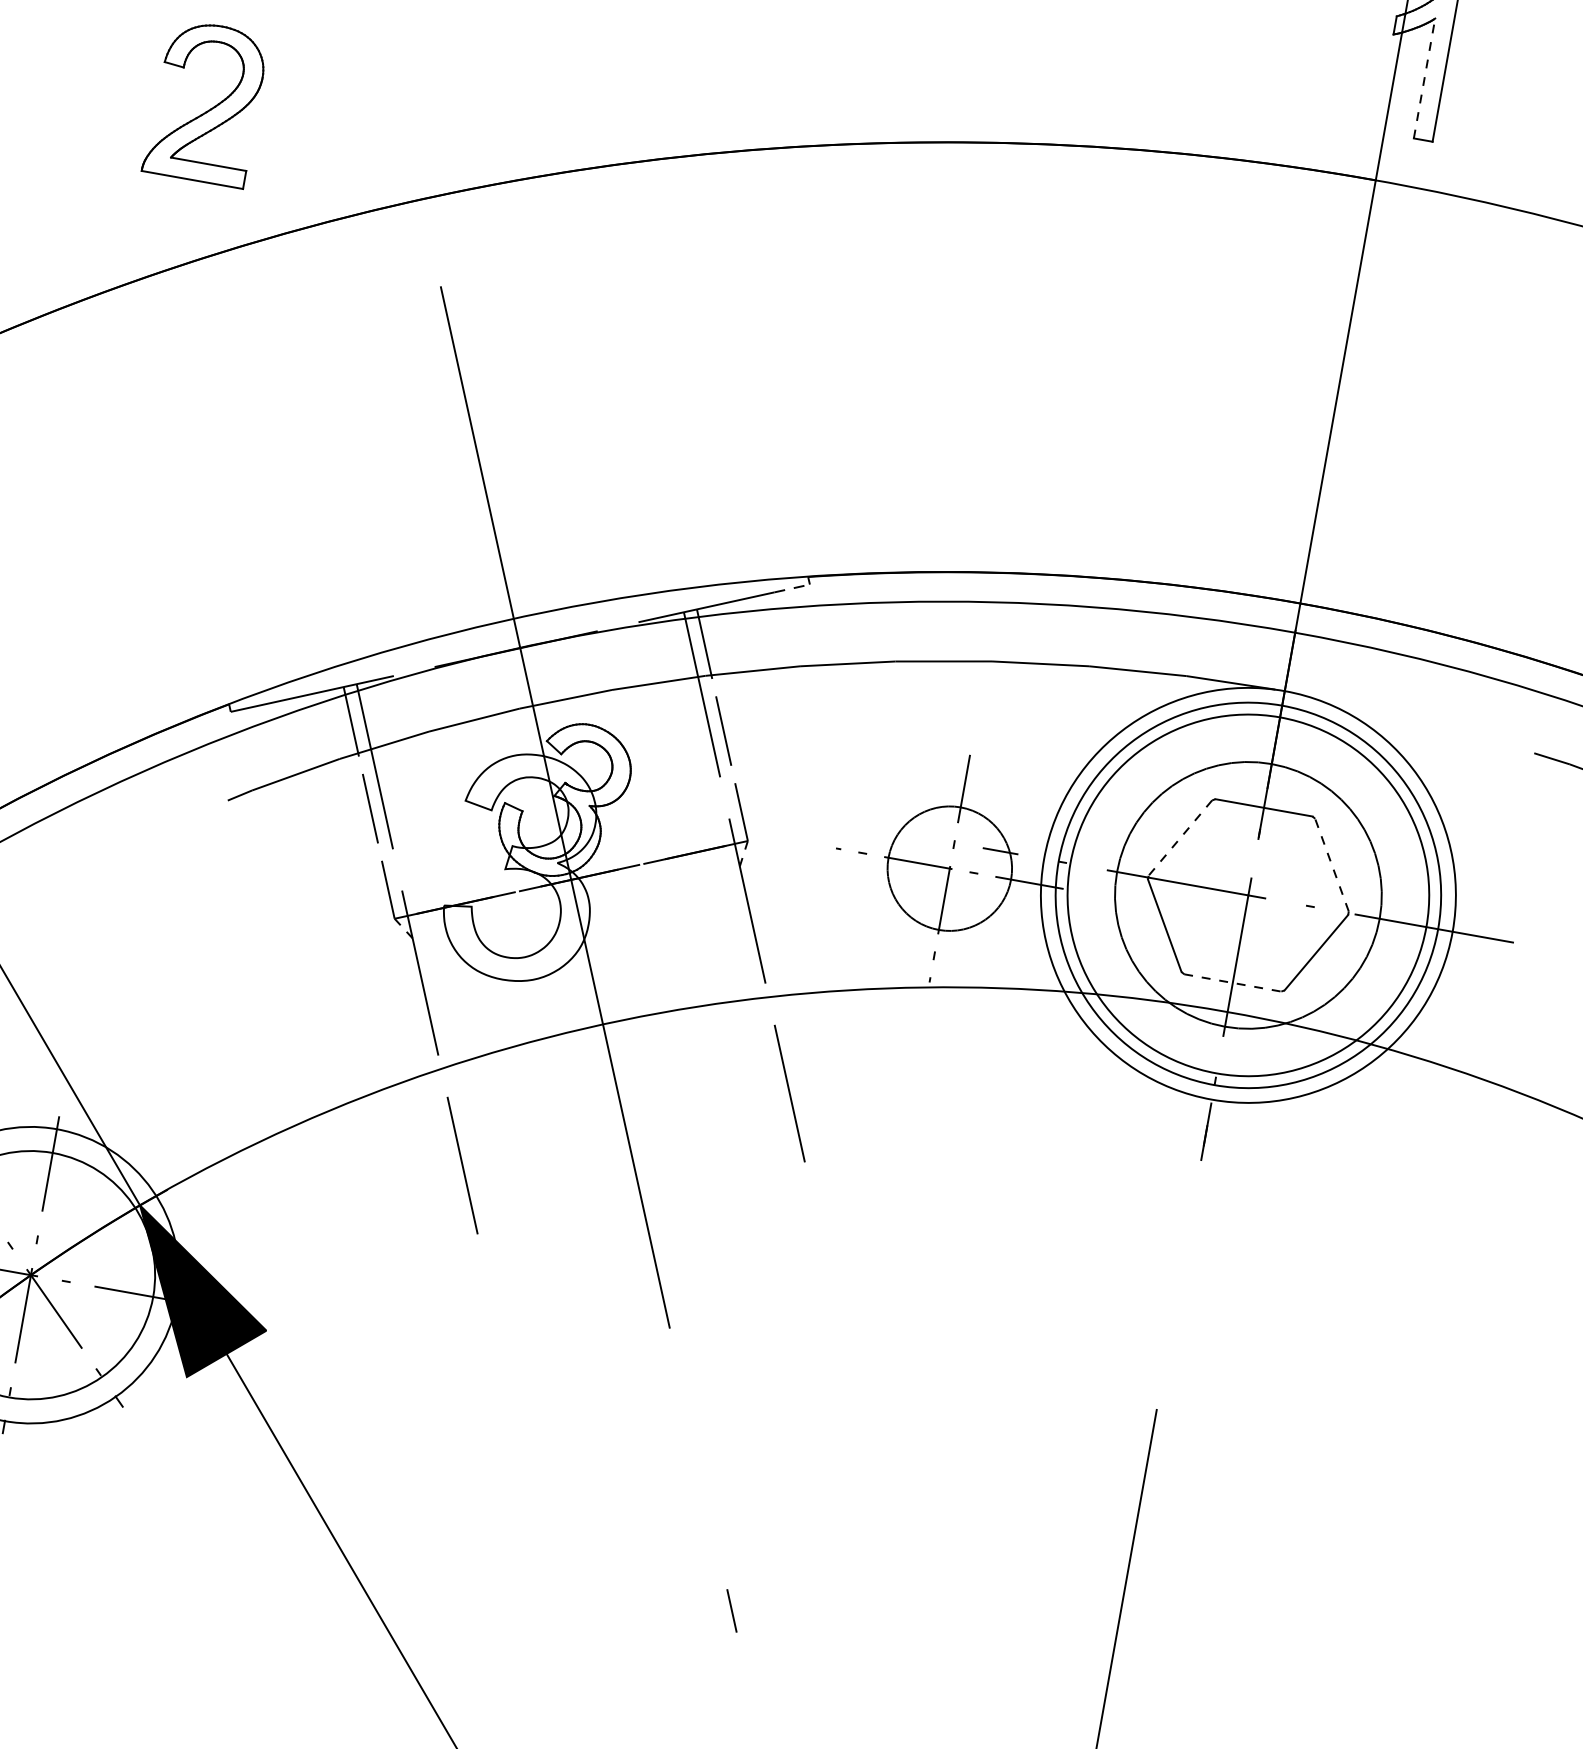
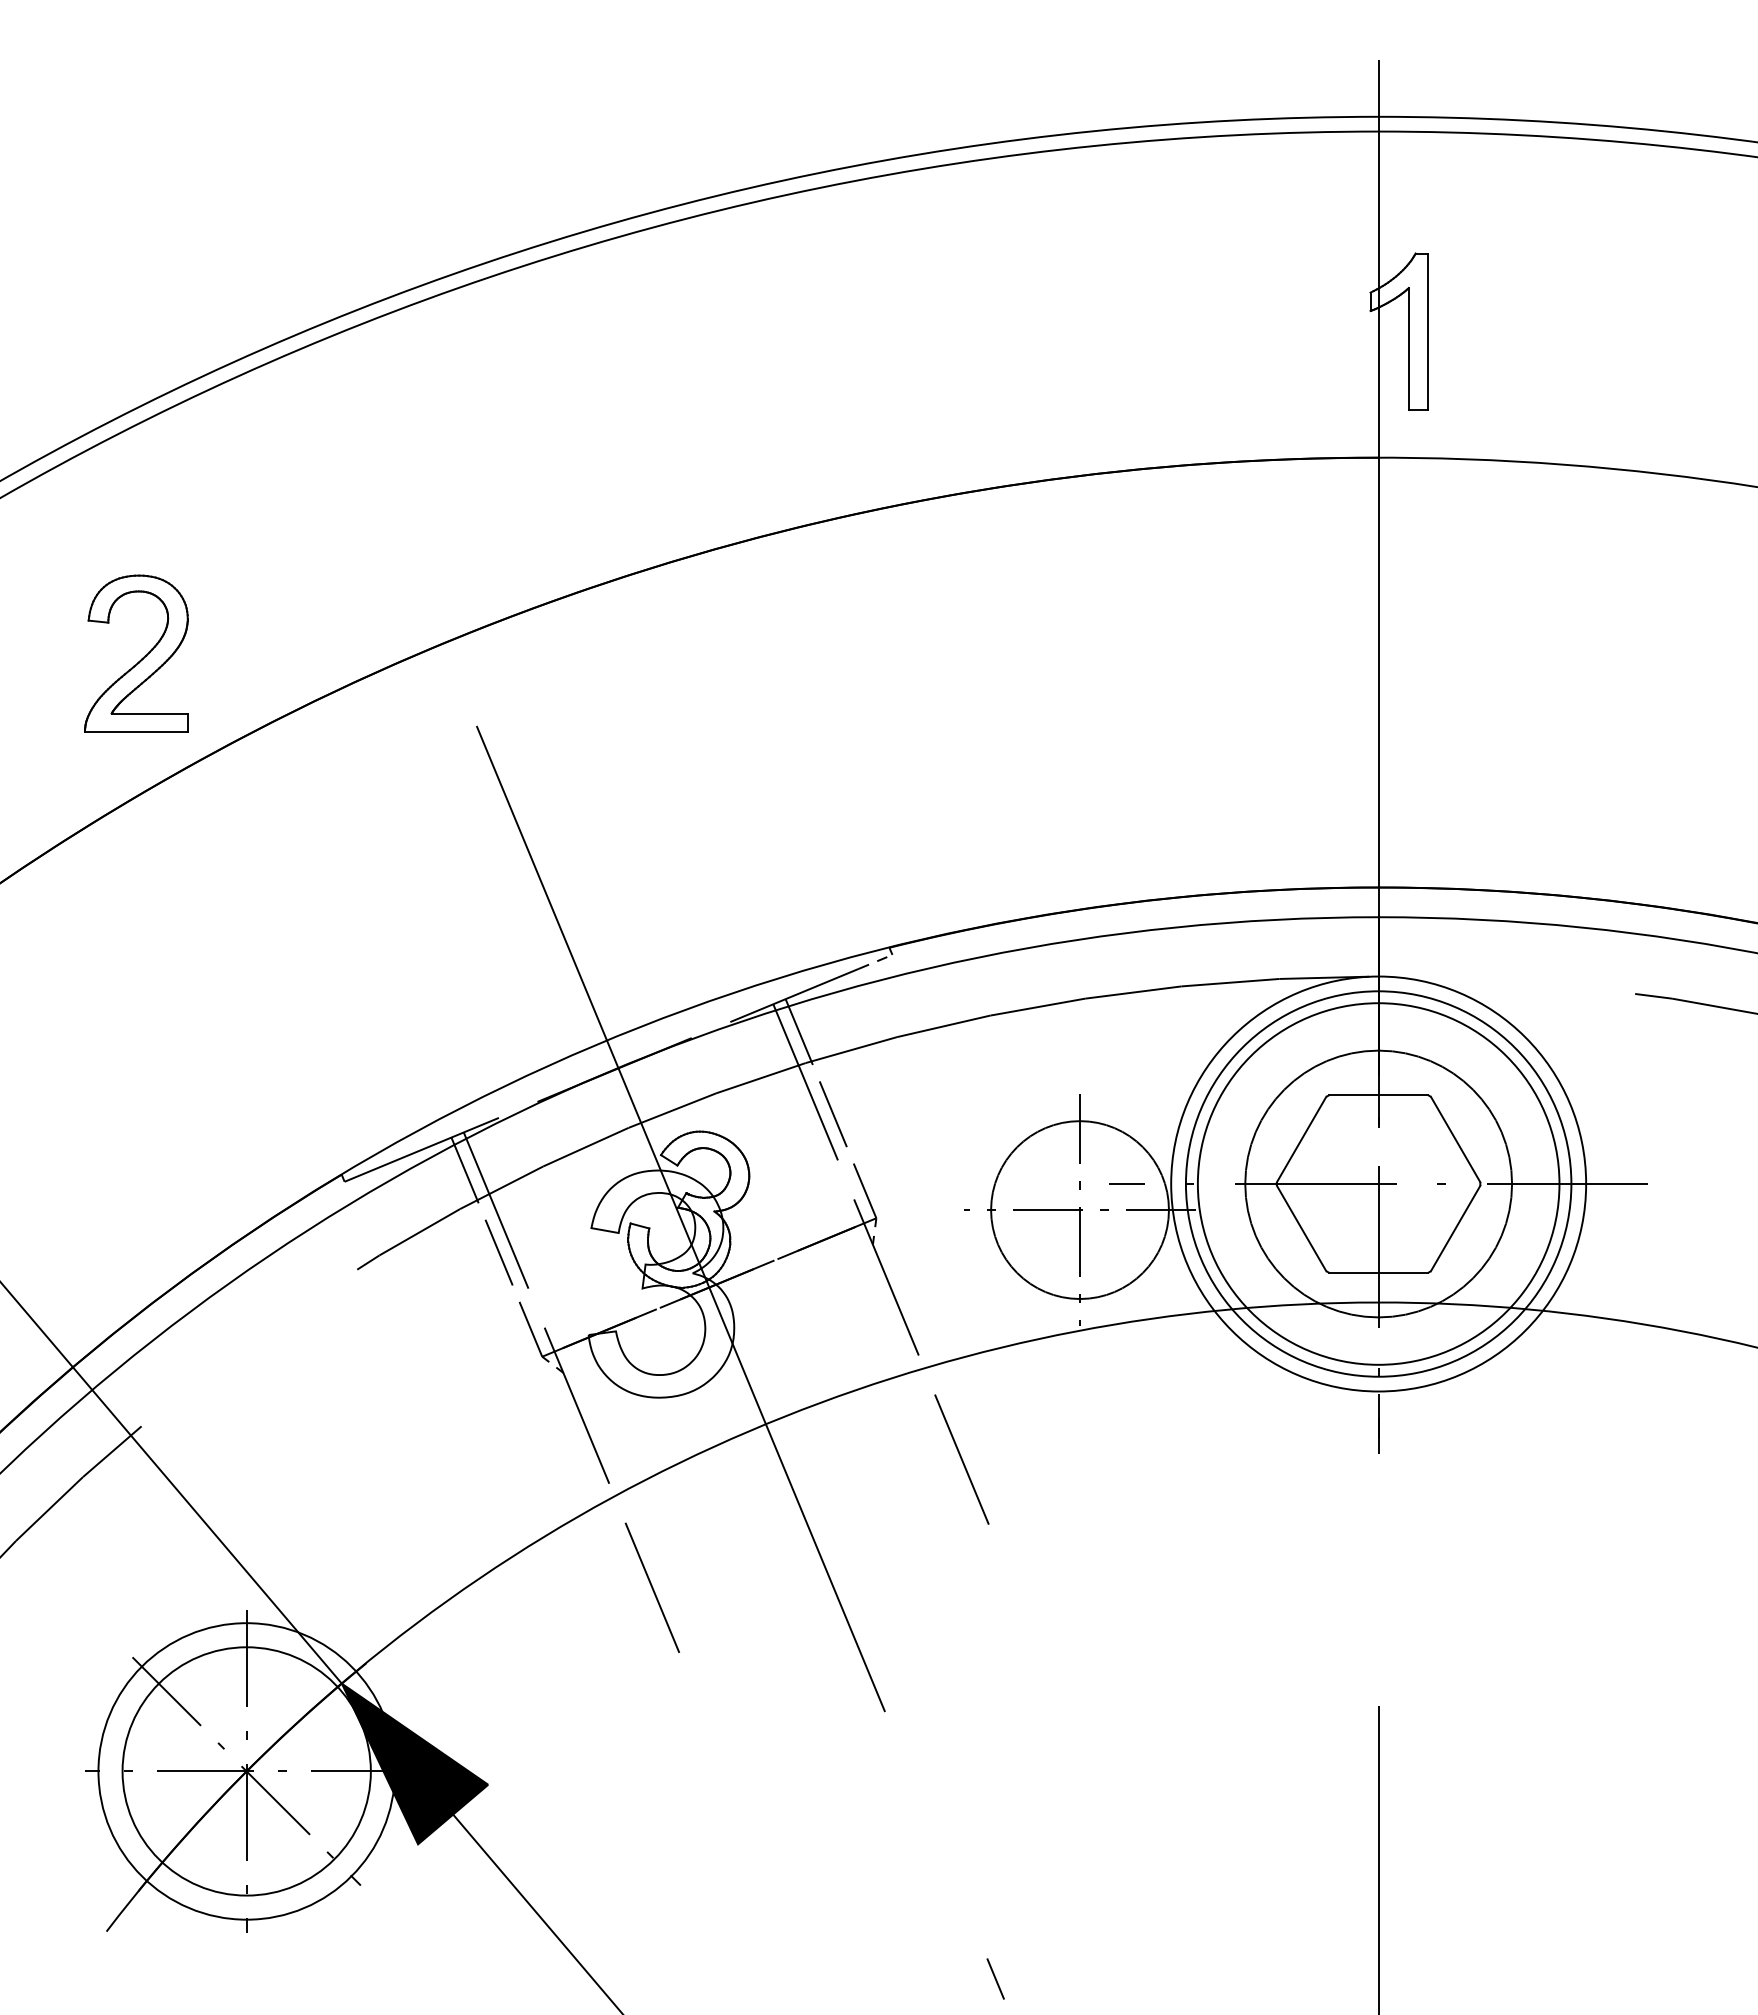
line: (1424, 78) -> (1408, 348), dashed -> solid
part: (210, 108) -> (141, 658), moved
line: (1180, 838) -> (1301, 1139), dashed -> solid
line: (1331, 865) -> (1455, 1139), dashed -> solid
circle: (949, 869) -> (1079, 1210), size x1.43
line: (1233, 982) -> (1379, 1272), dashed -> solid

